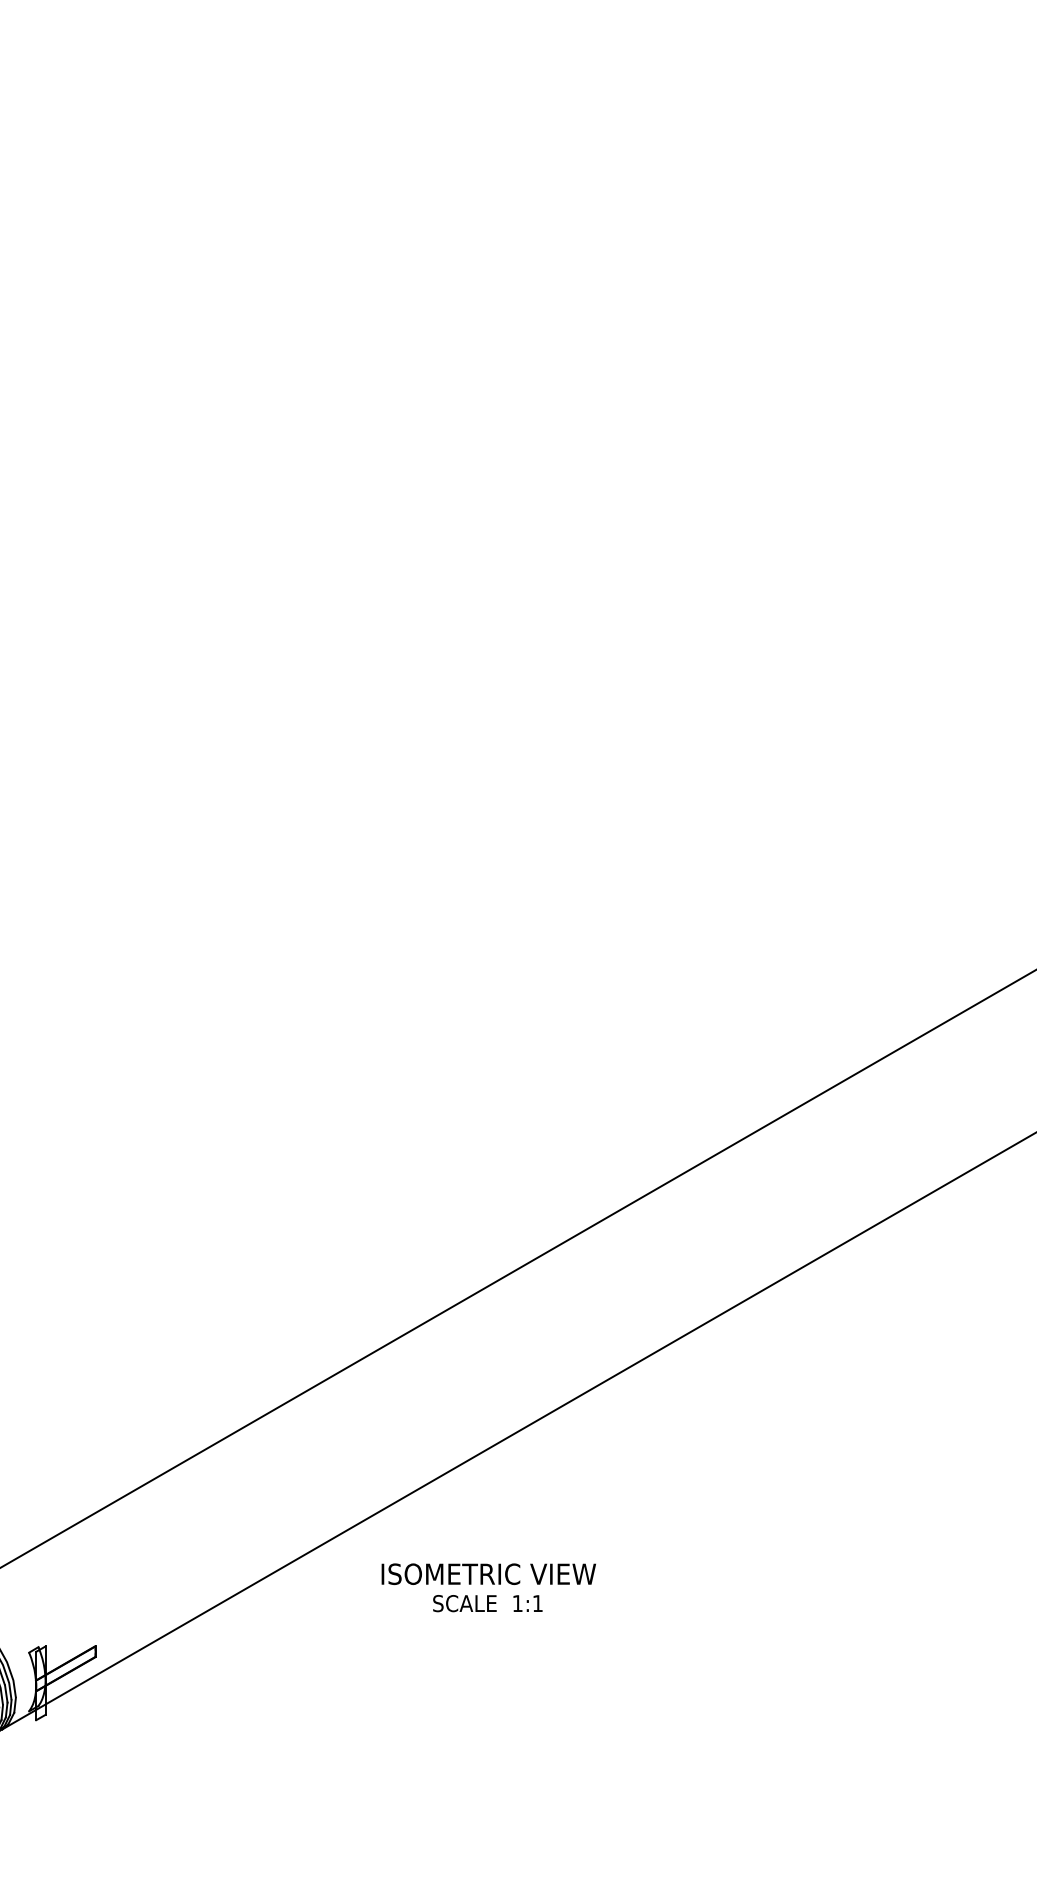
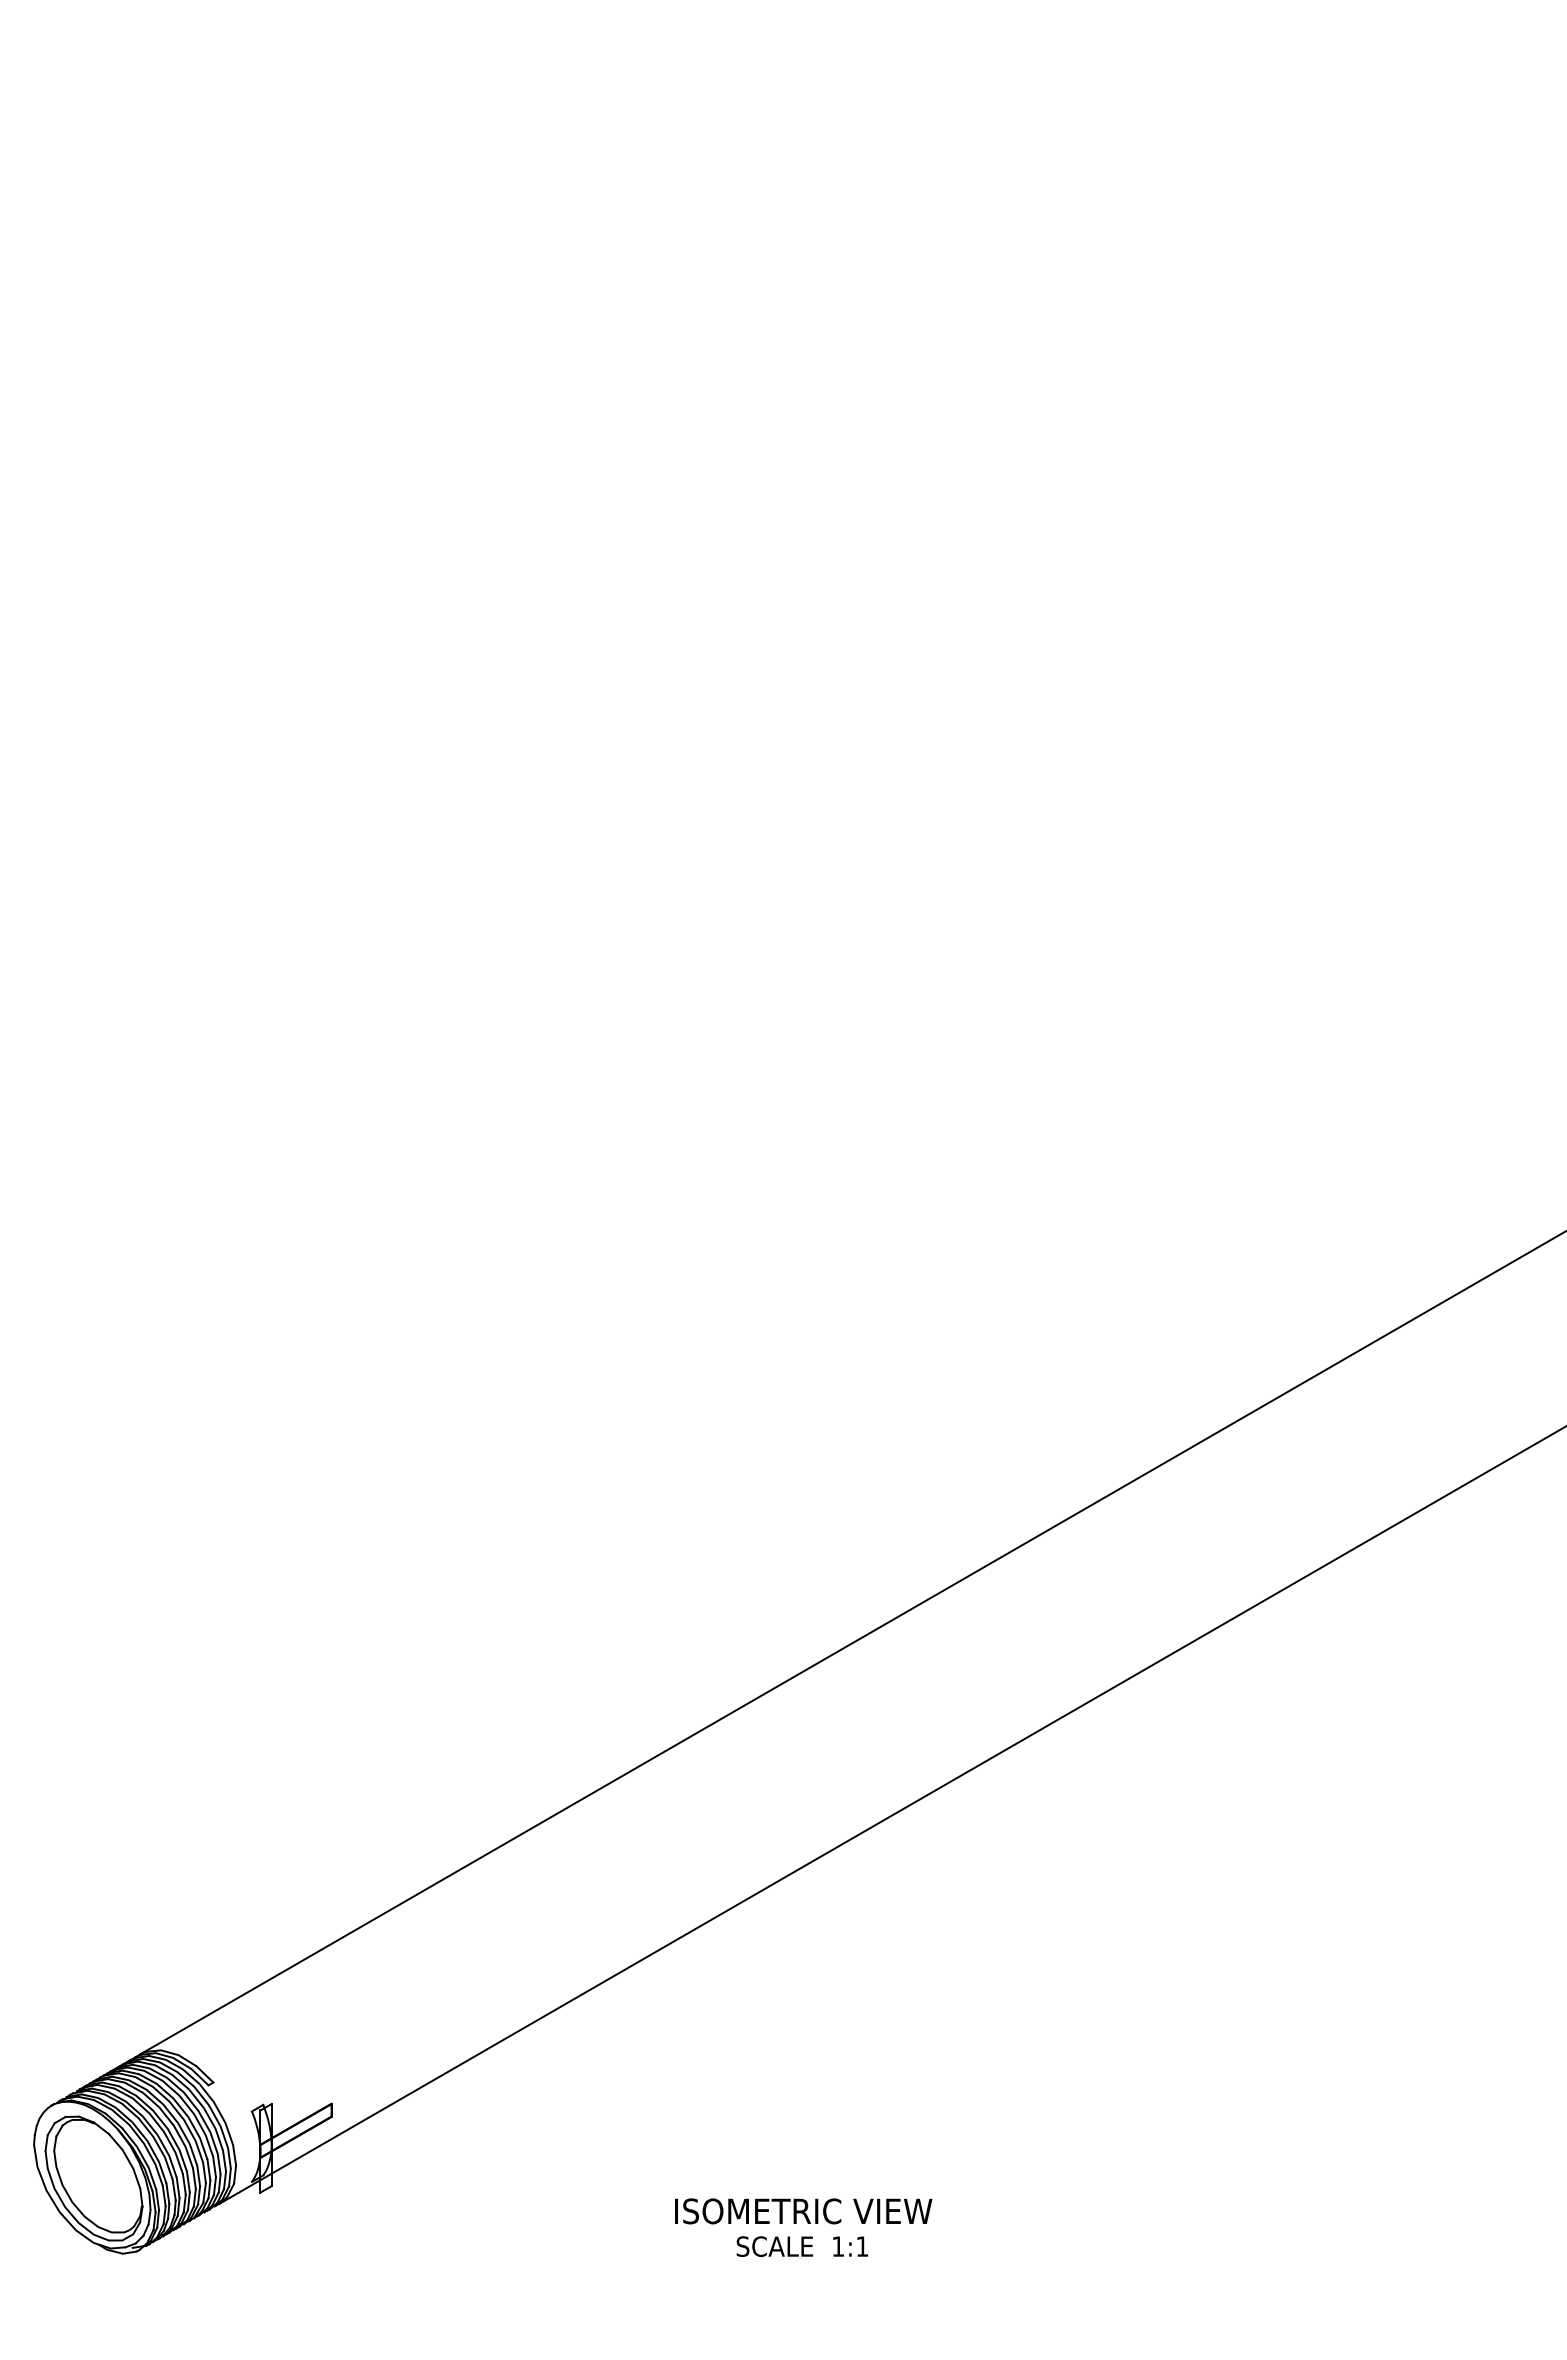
text: (488, 1587) -> (803, 2227), moved

